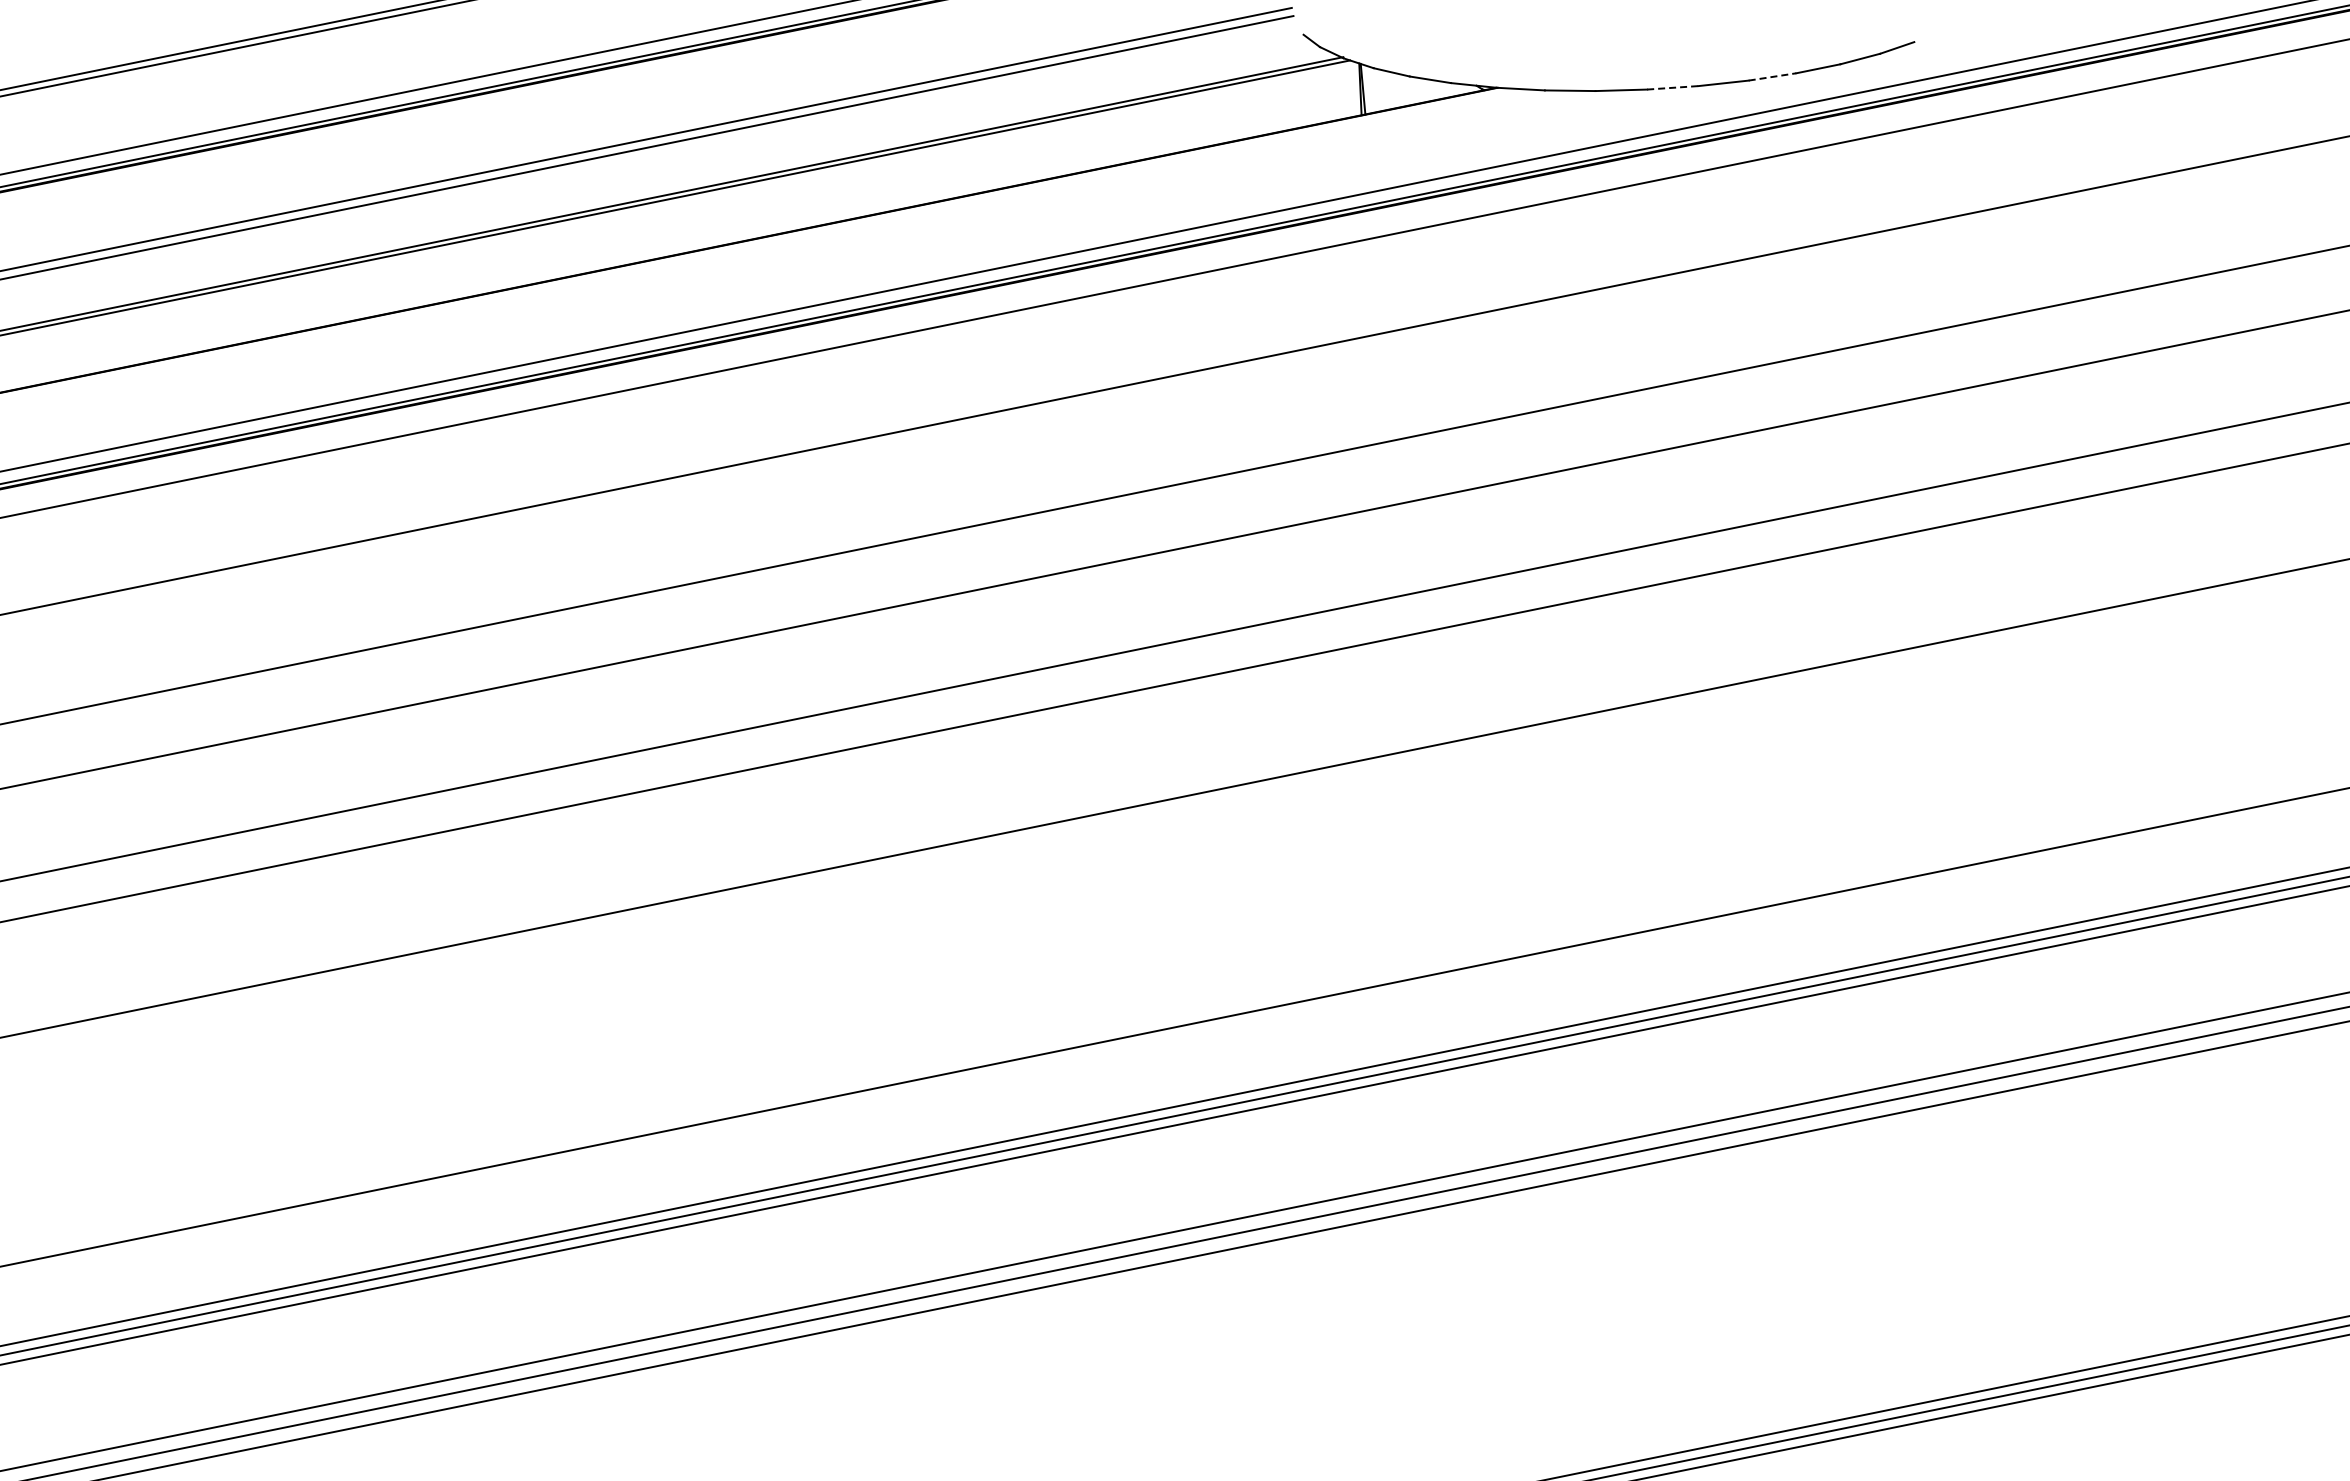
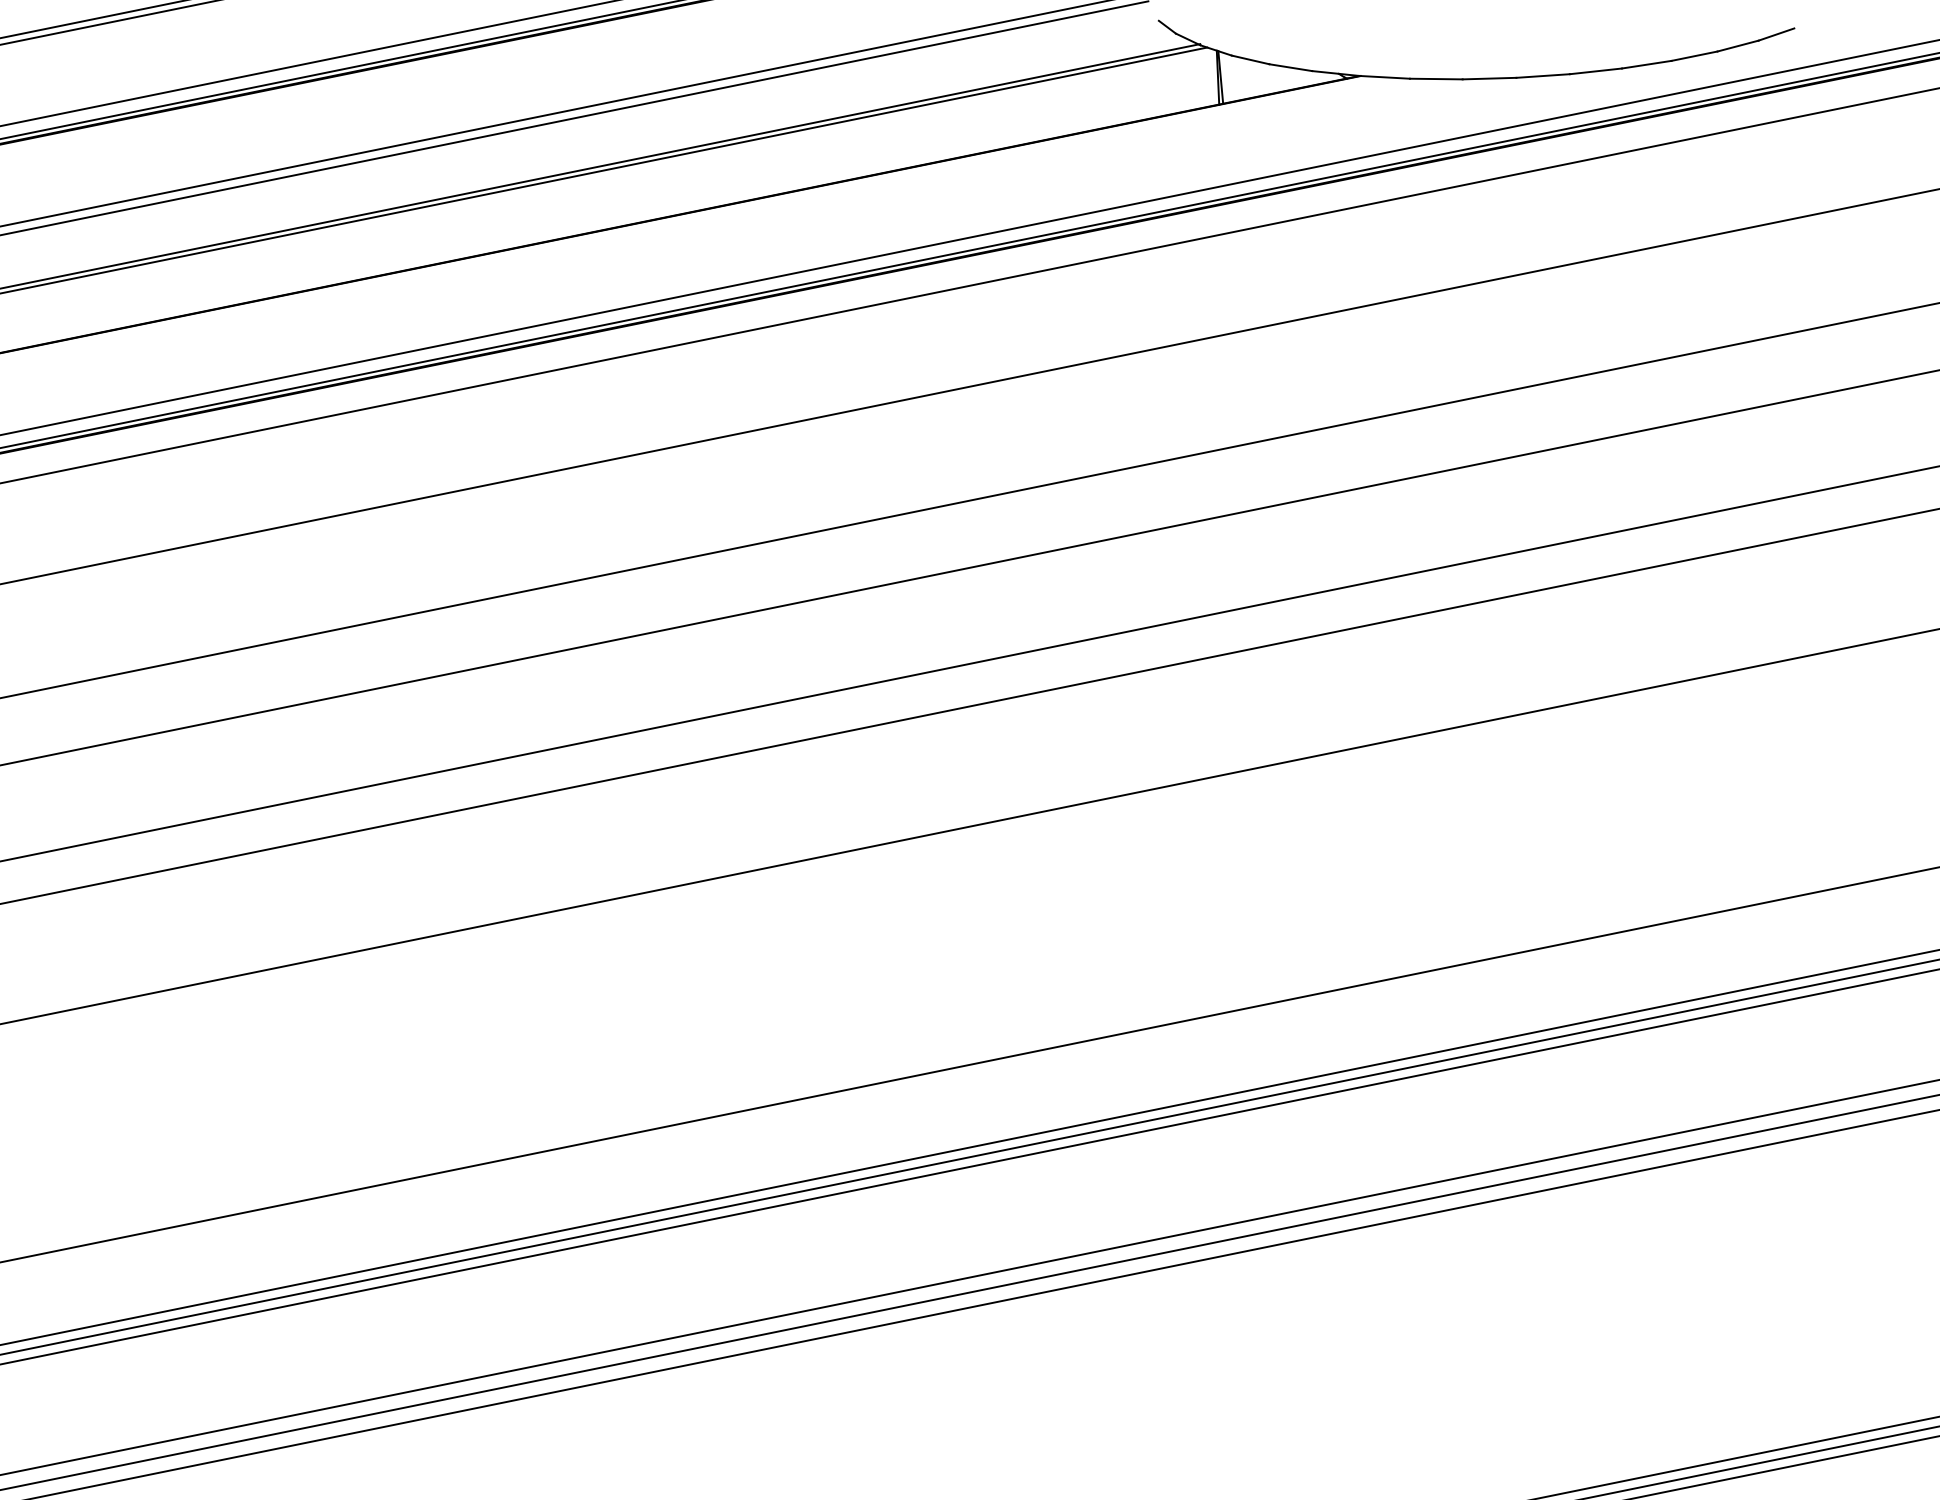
line: (1773, 76) -> (1647, 64), dashed -> solid
line: (1672, 87) -> (1542, 75), dashed -> solid

